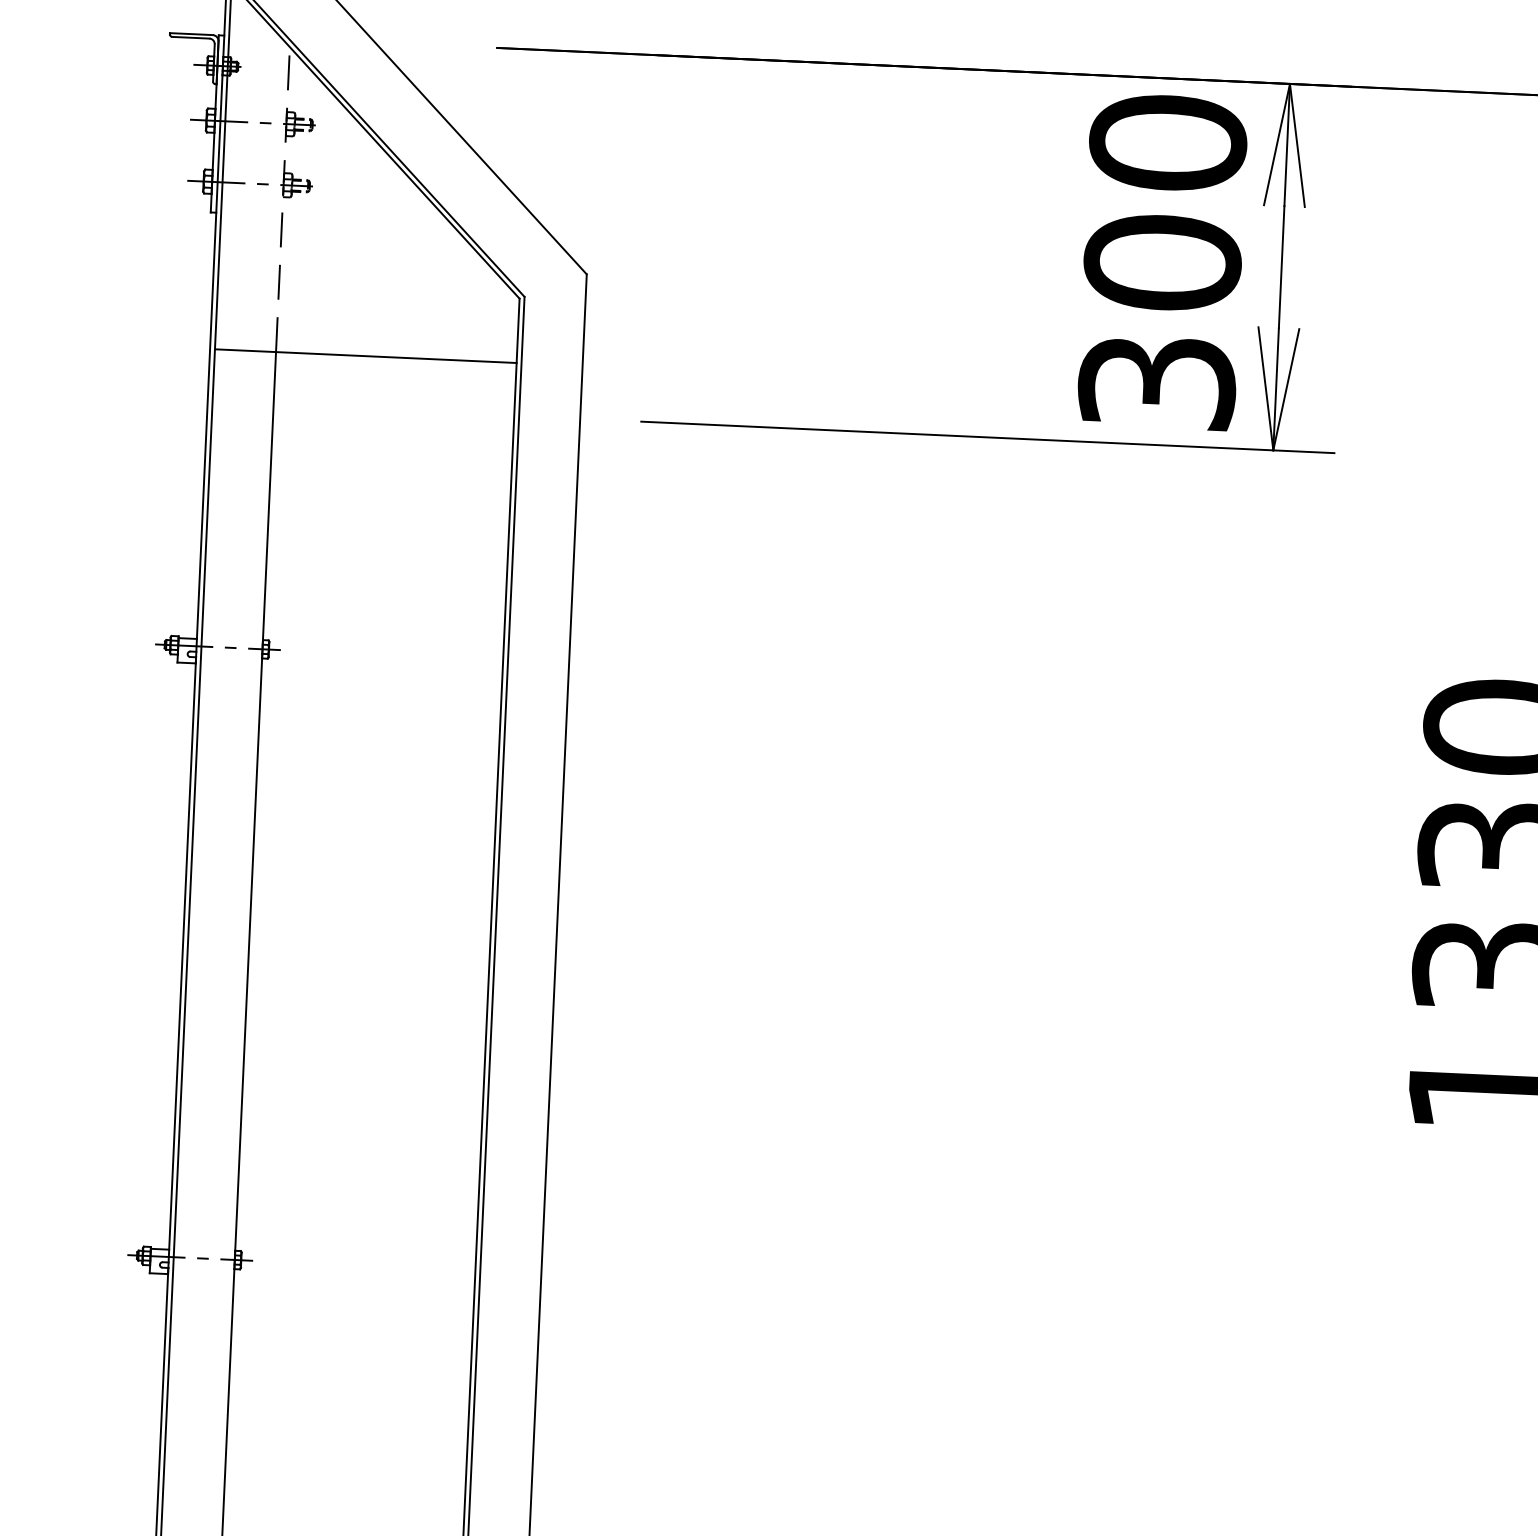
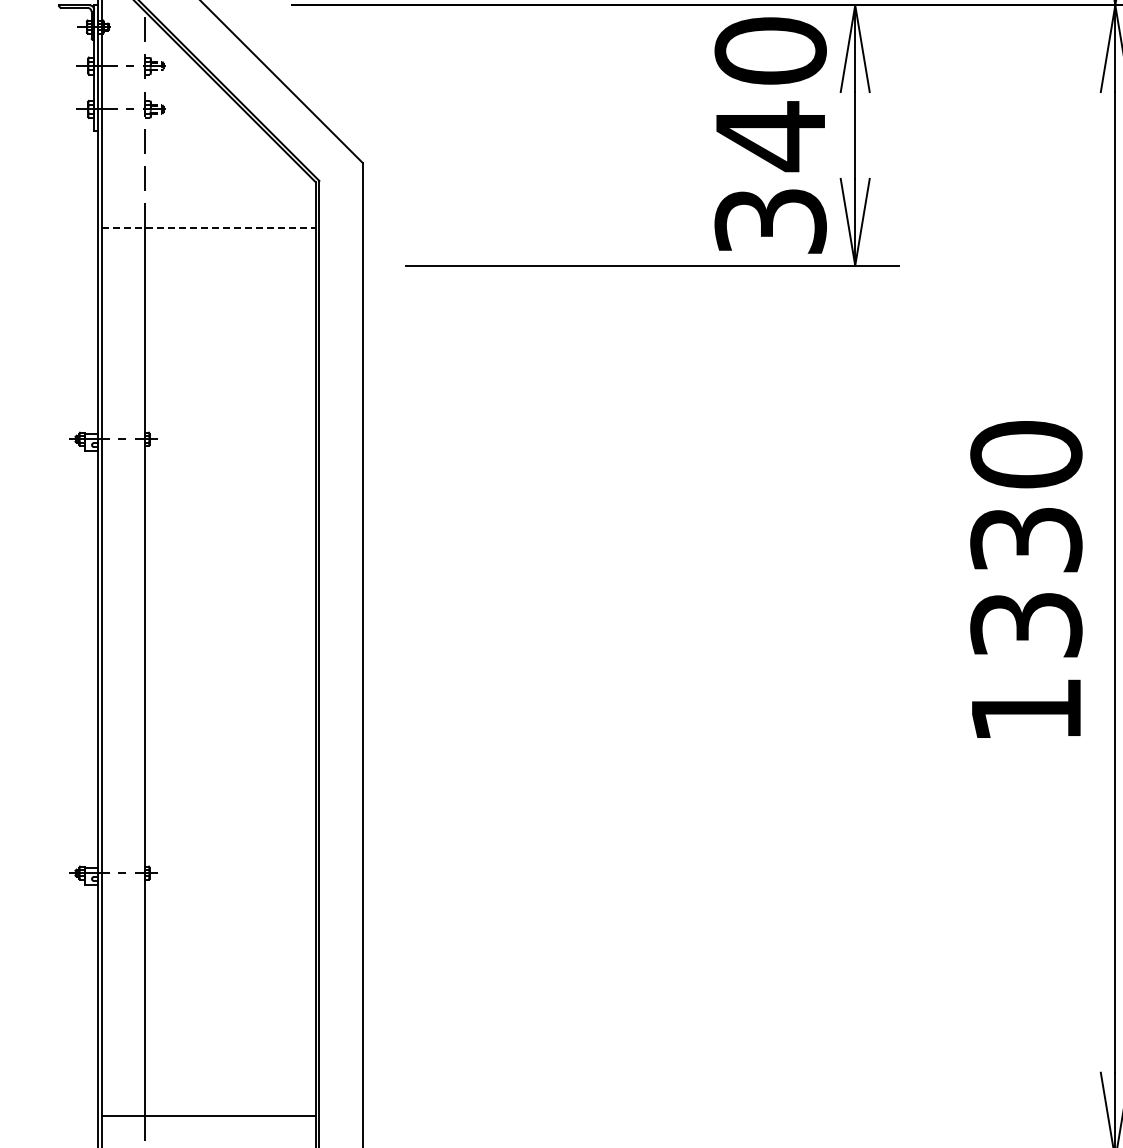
text: (1162, 263) -> (770, 136), 300 -> 340
line: (366, 356) -> (209, 228), solid -> dashed

